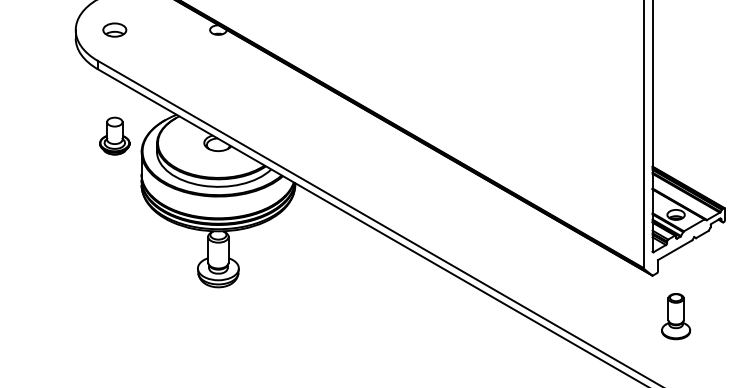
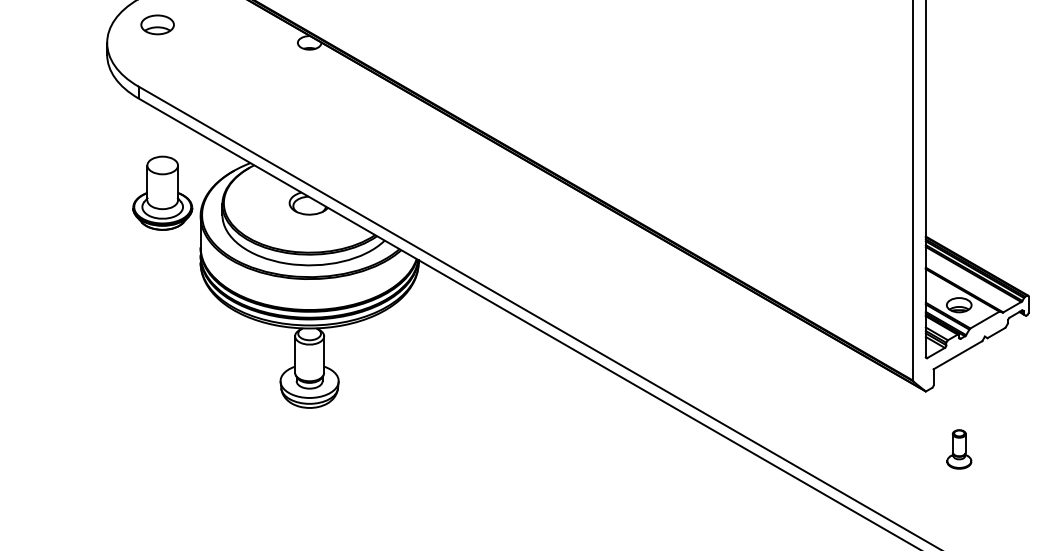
part: (114, 29) -> (157, 24), moved
part: (114, 136) -> (162, 193), size x1.4
part: (676, 316) -> (959, 449), size x0.6

